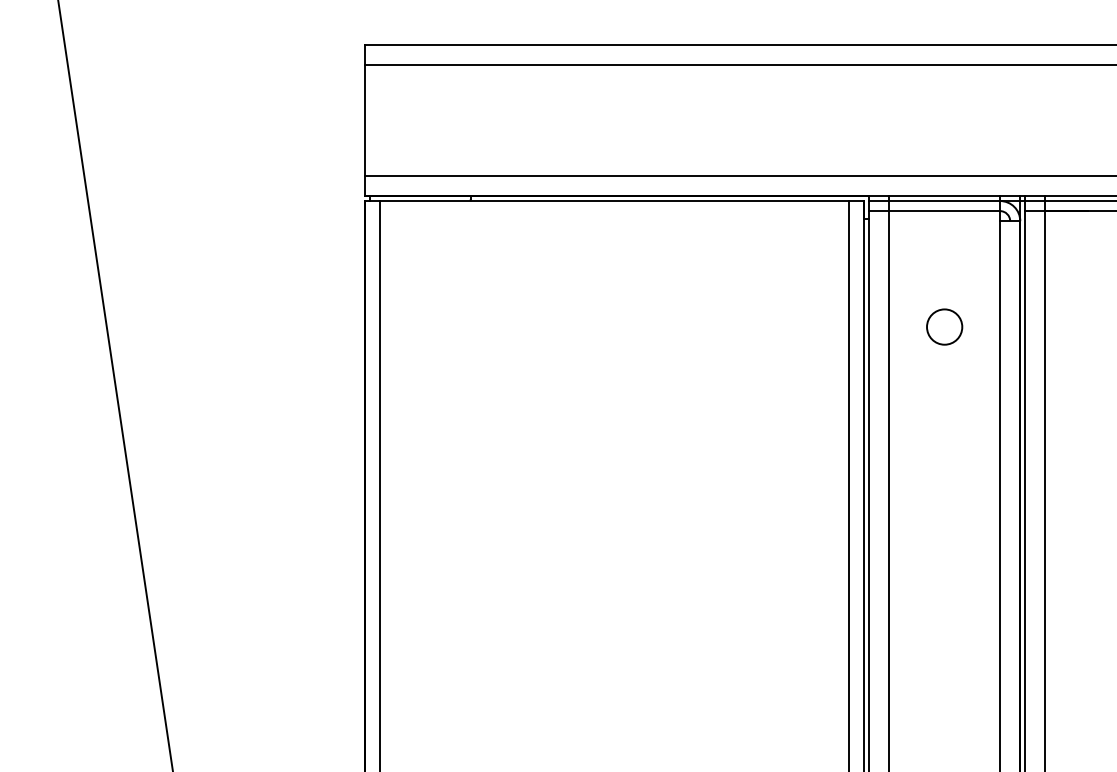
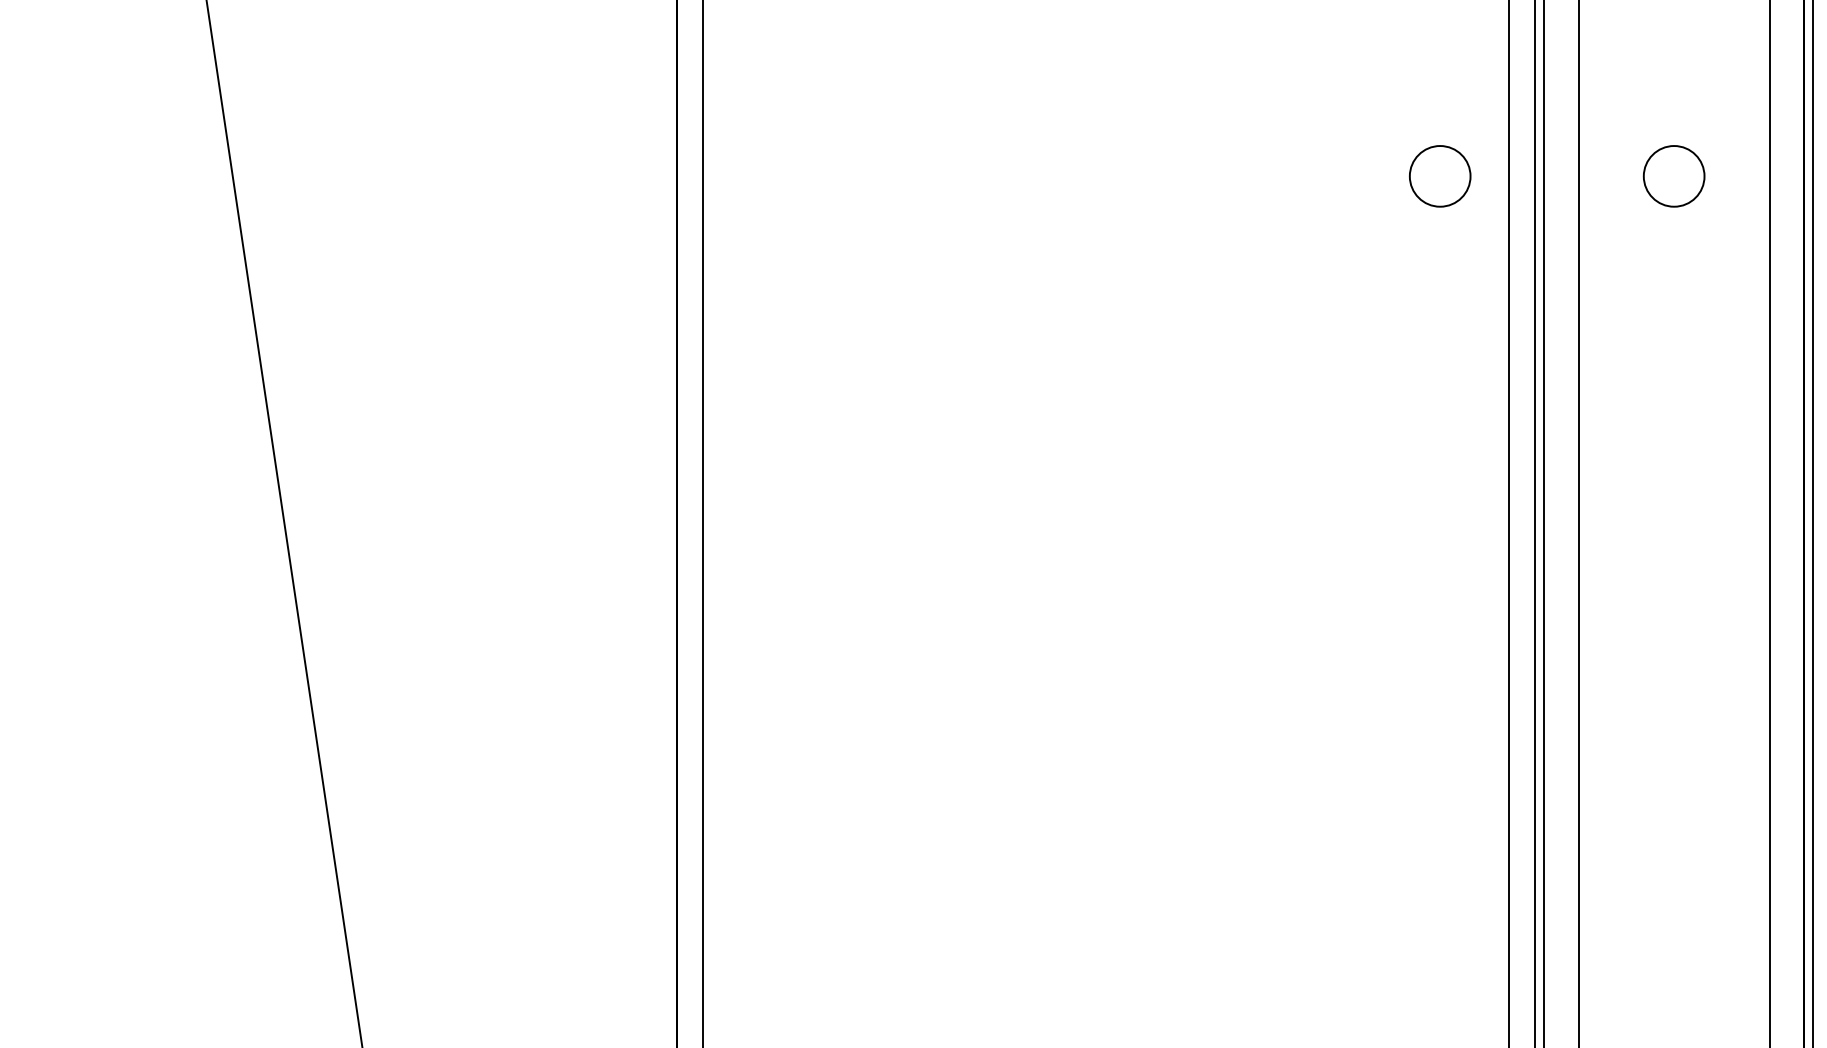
circle: (808, 326) -> (1439, 175), added

